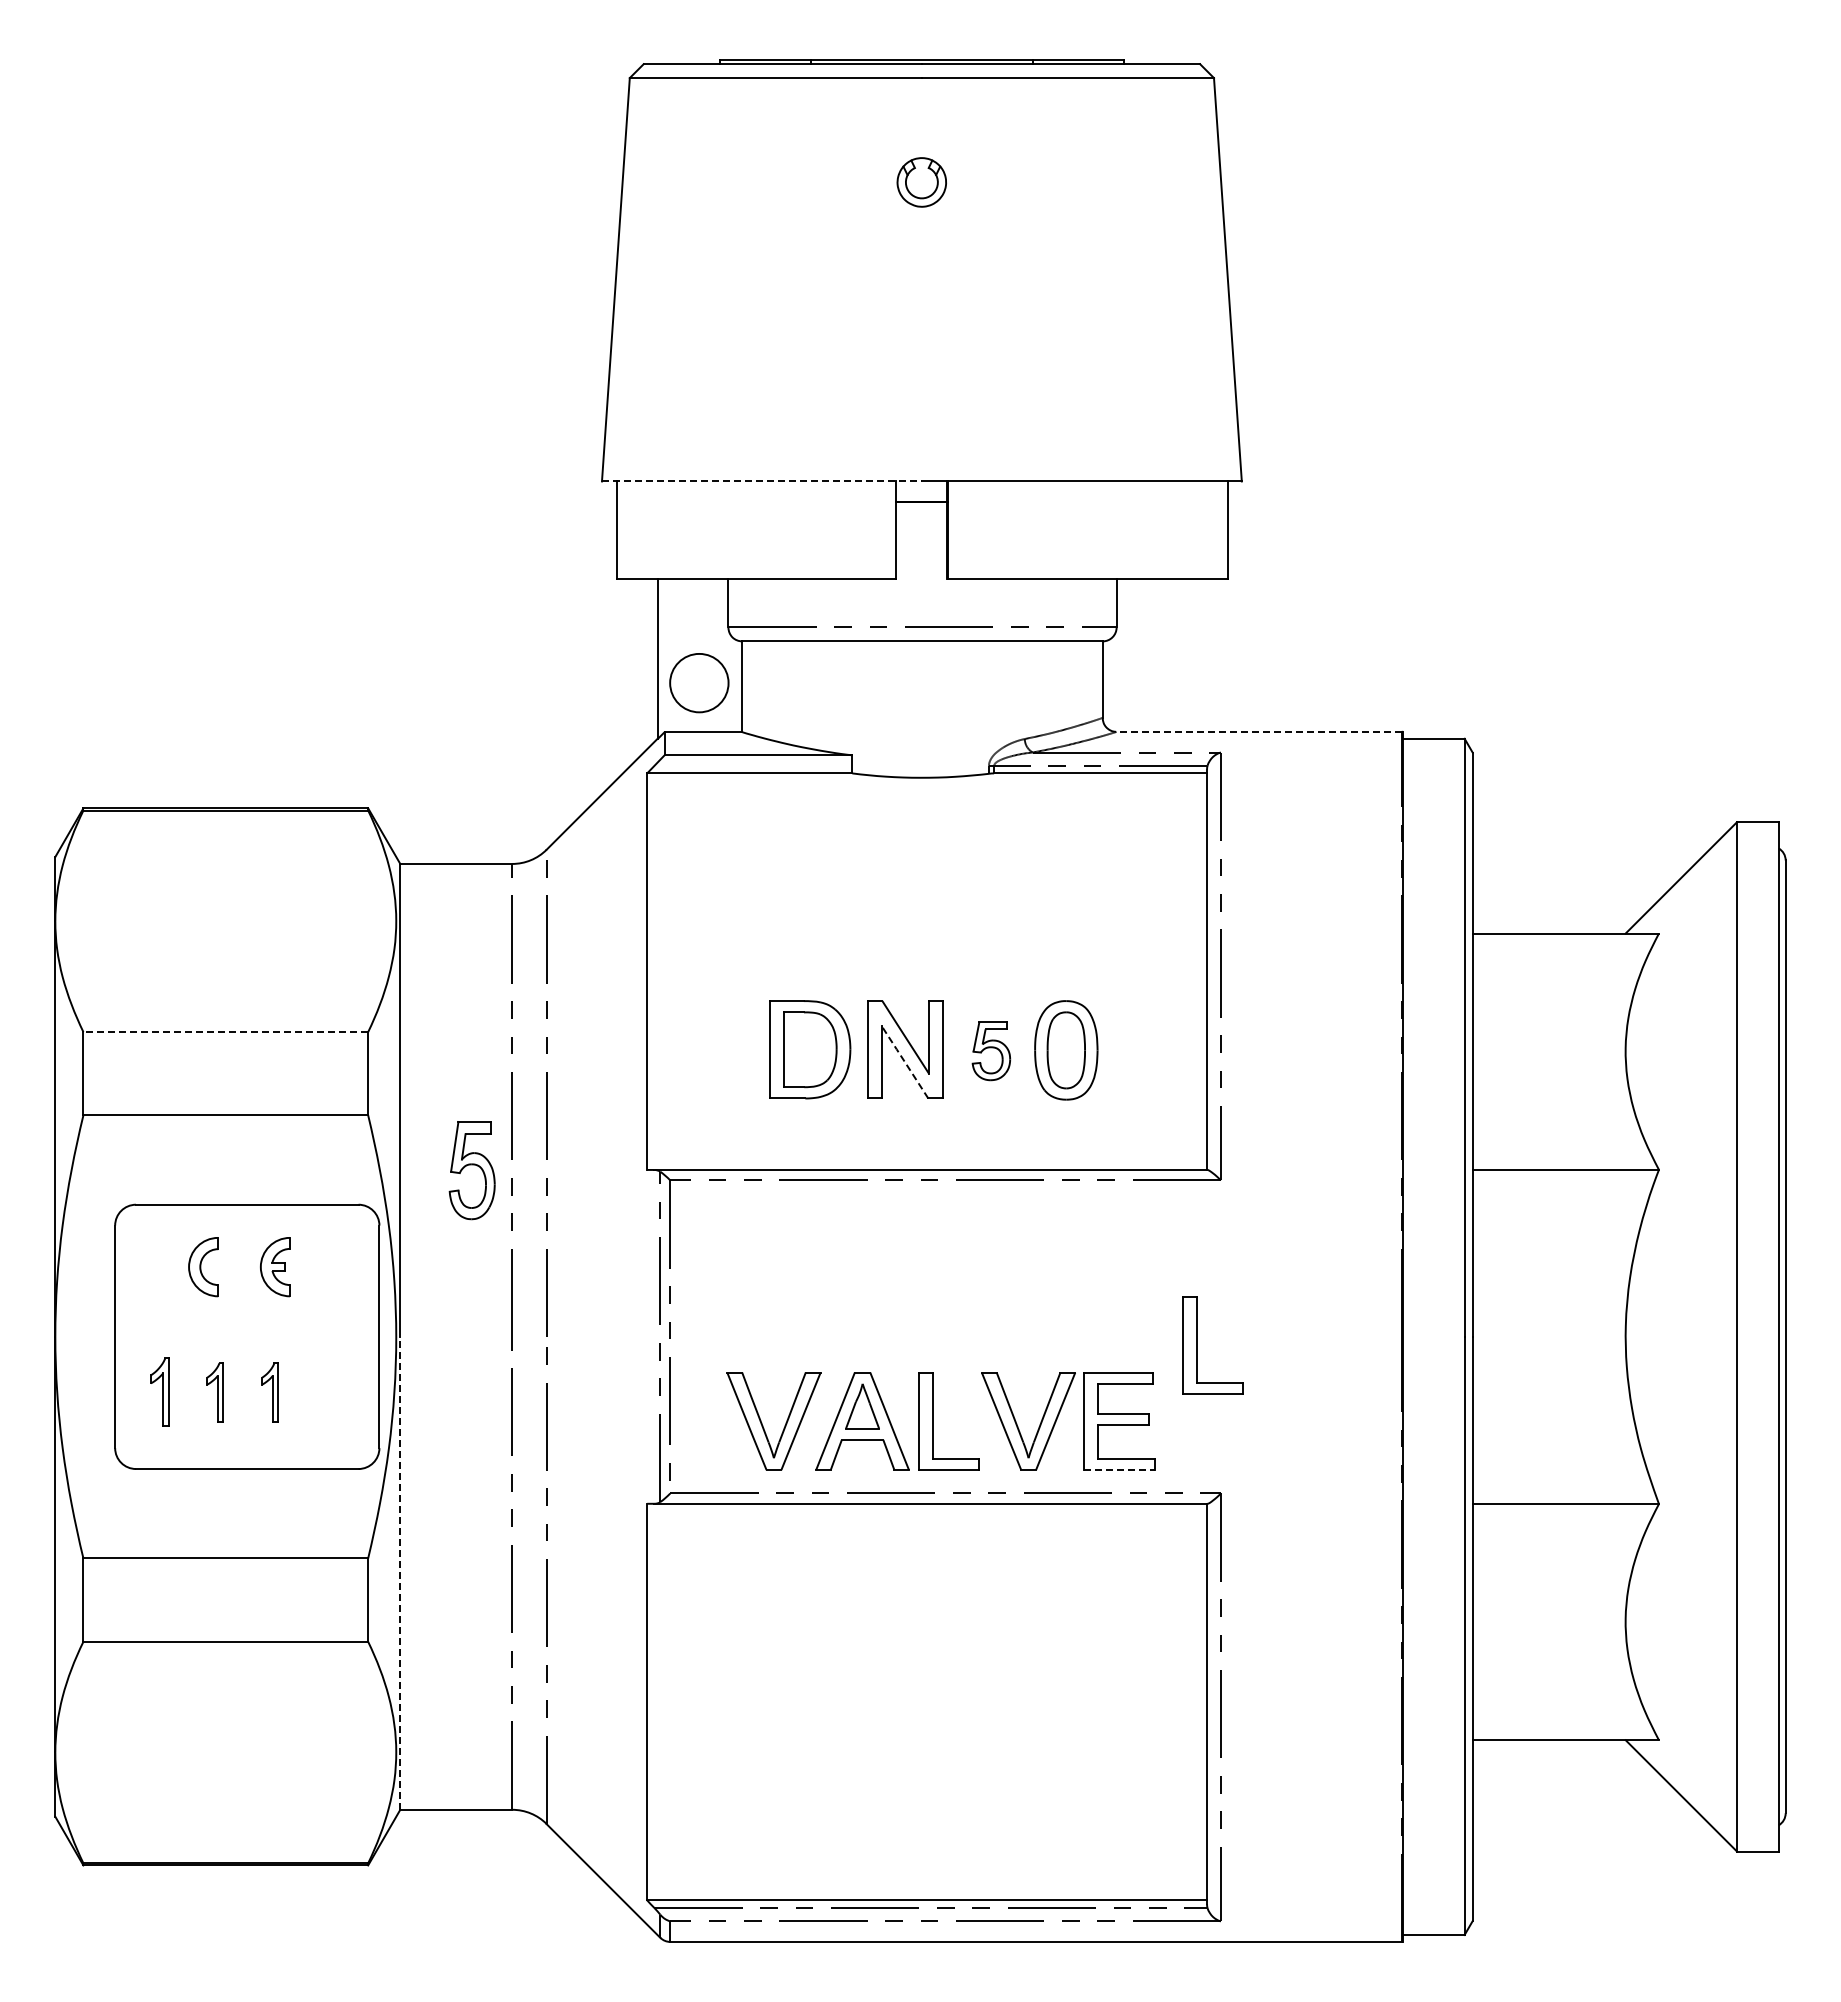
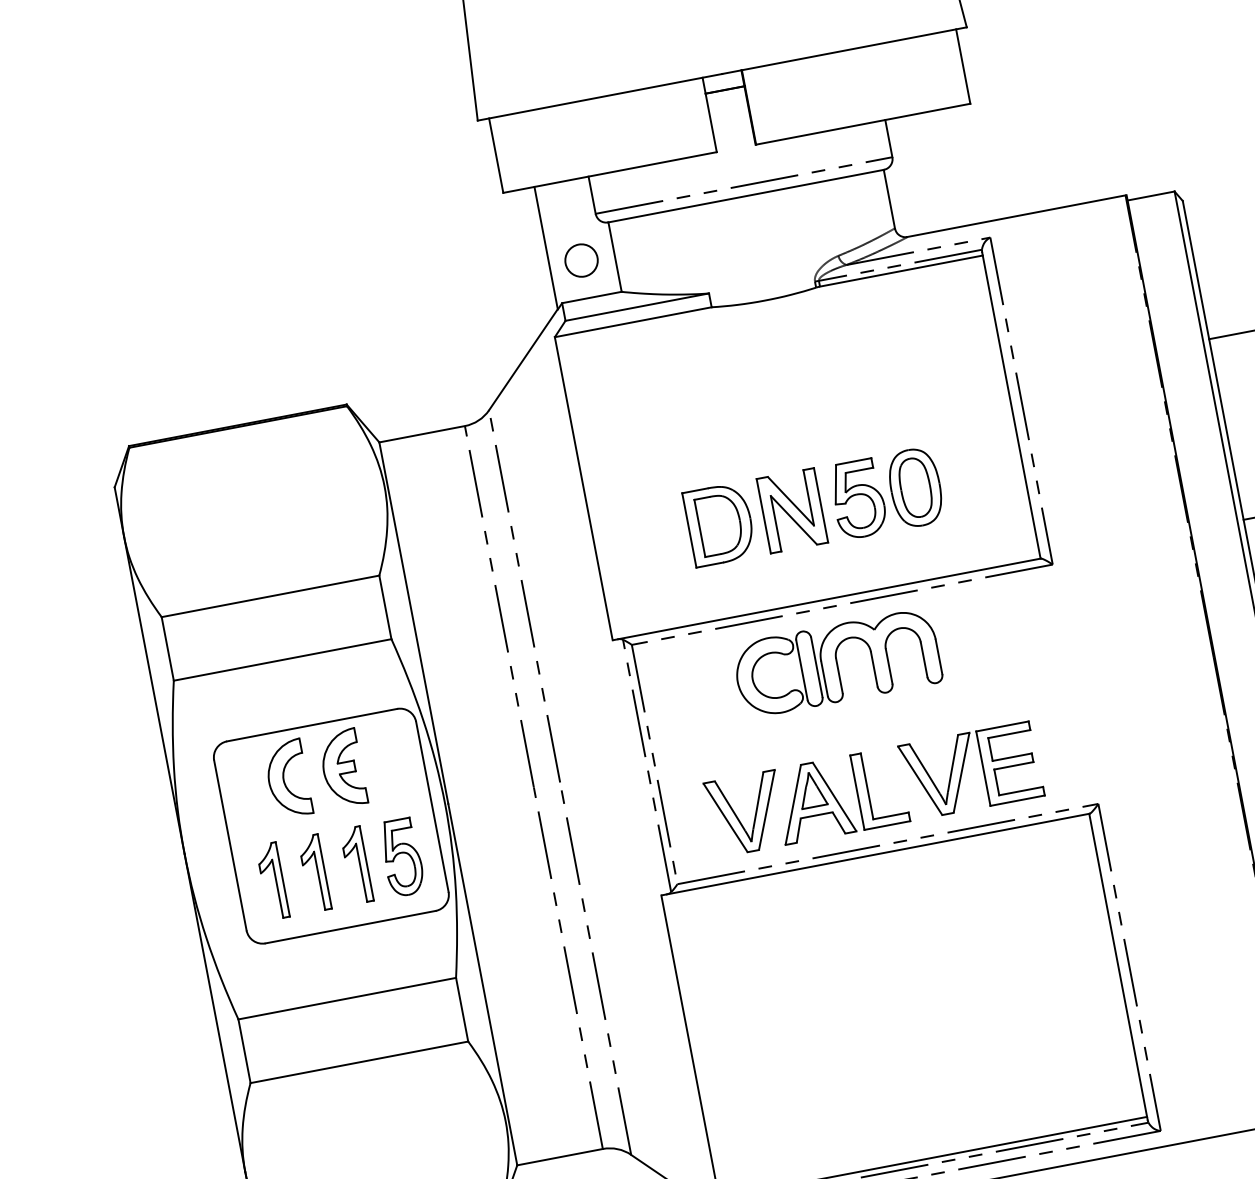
line: (761, 481) -> (599, 97), dashed -> solid
circle: (699, 683) -> (581, 260), size x0.71
line: (1258, 731) -> (1015, 216), dashed -> solid
line: (225, 1032) -> (270, 596), dashed -> solid
part: (991, 1050) -> (858, 498), size x1.67
line: (904, 1061) -> (793, 519), dashed -> solid
part: (471, 1170) -> (401, 857), moved
part: (924, 1252) -> (836, 662), added
part: (203, 1266) -> (287, 778), size x1.67
part: (275, 1266) -> (342, 768), size x1.67
part: (1197, 1345) -> (1058, 694), removed
part: (159, 1392) -> (272, 881), size x1.43
part: (214, 1392) -> (314, 873), size x1.67
part: (269, 1392) -> (356, 865), size x1.67
line: (1119, 1469) -> (1017, 800), dashed -> solid
line: (400, 1572) -> (482, 983), dashed -> solid

